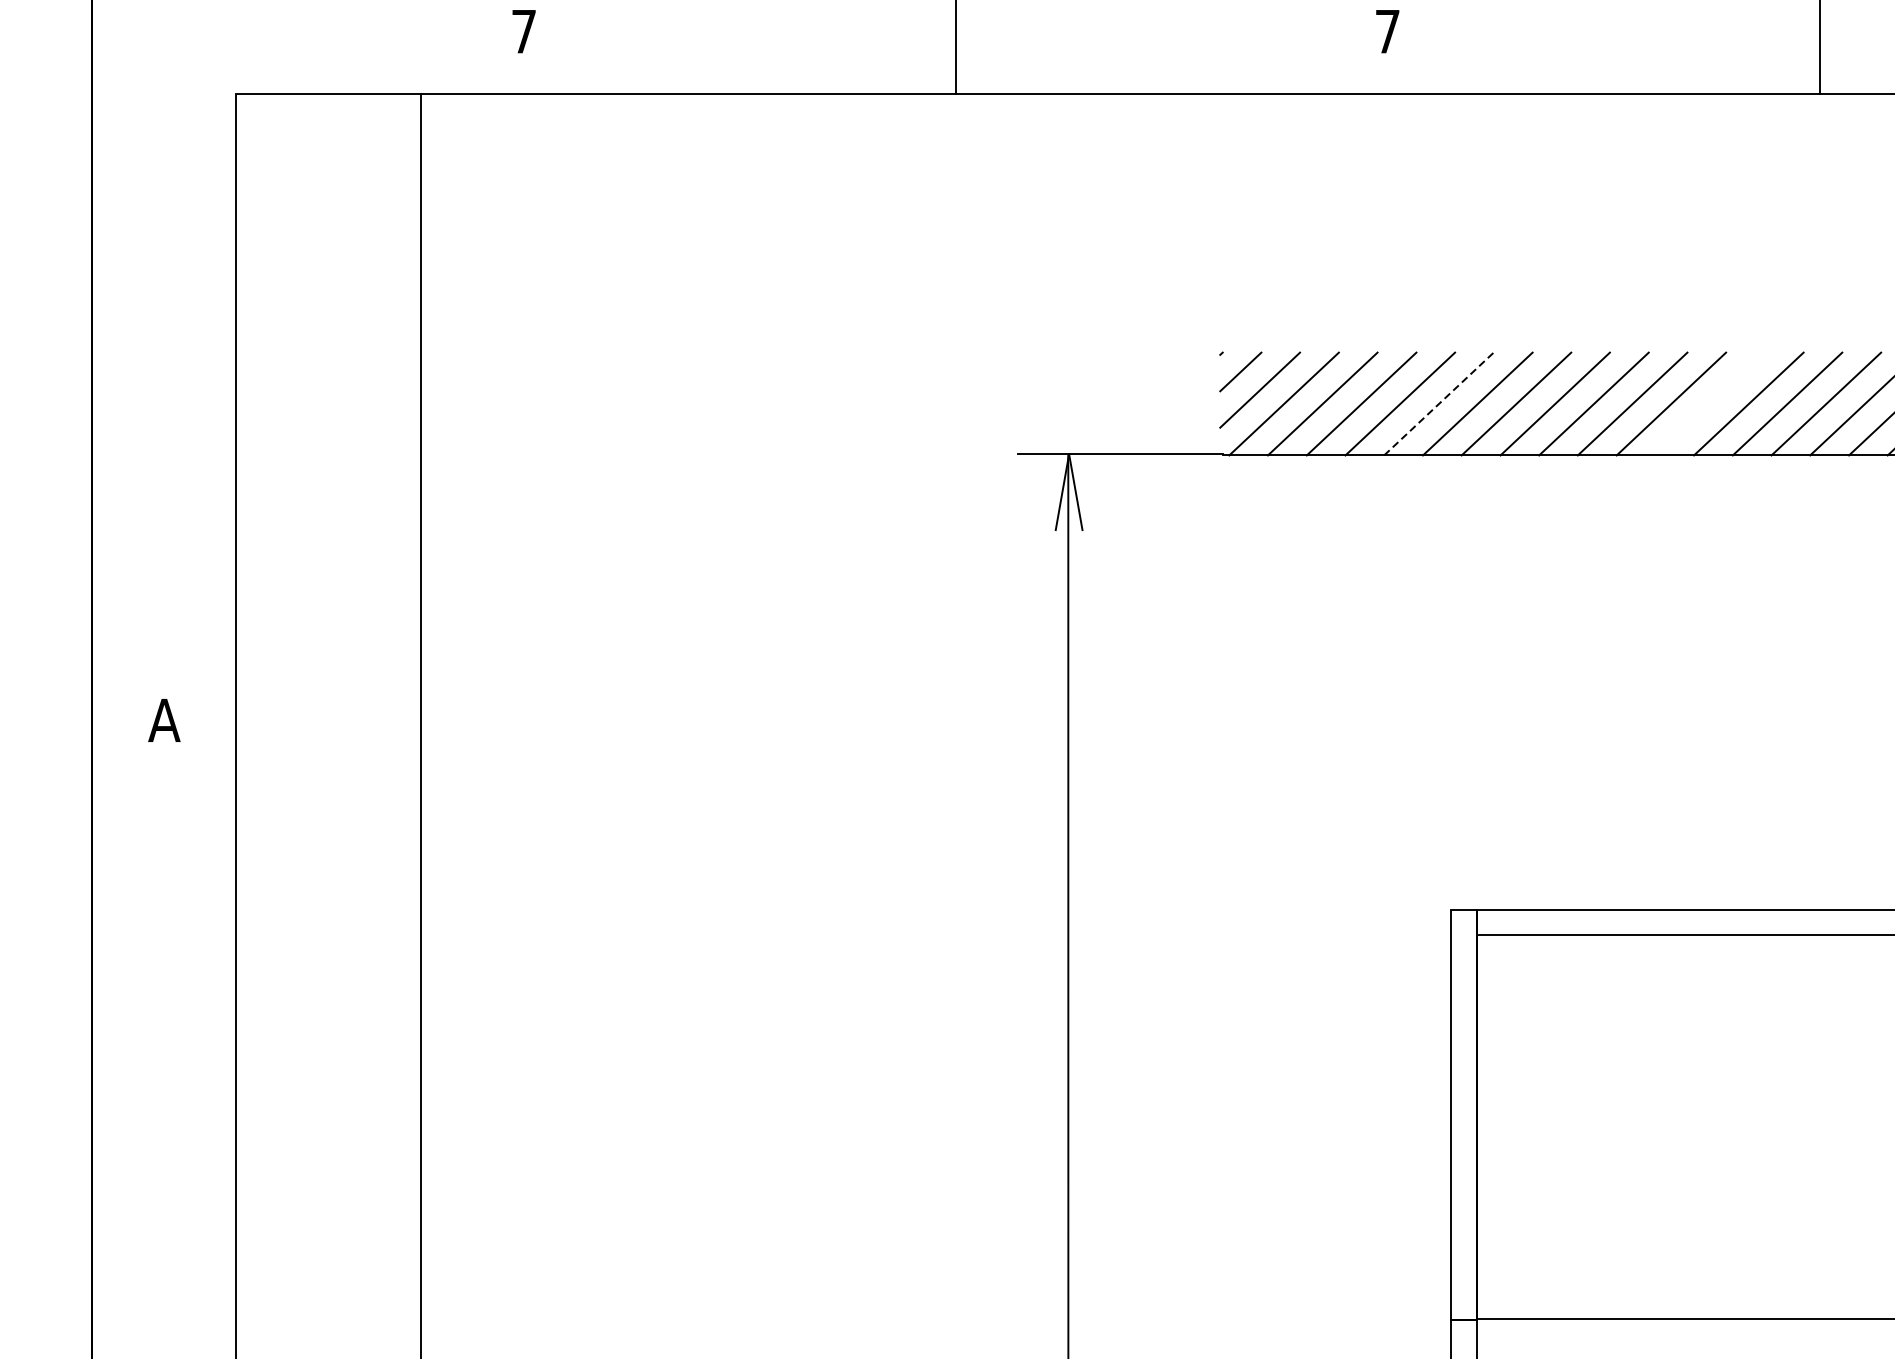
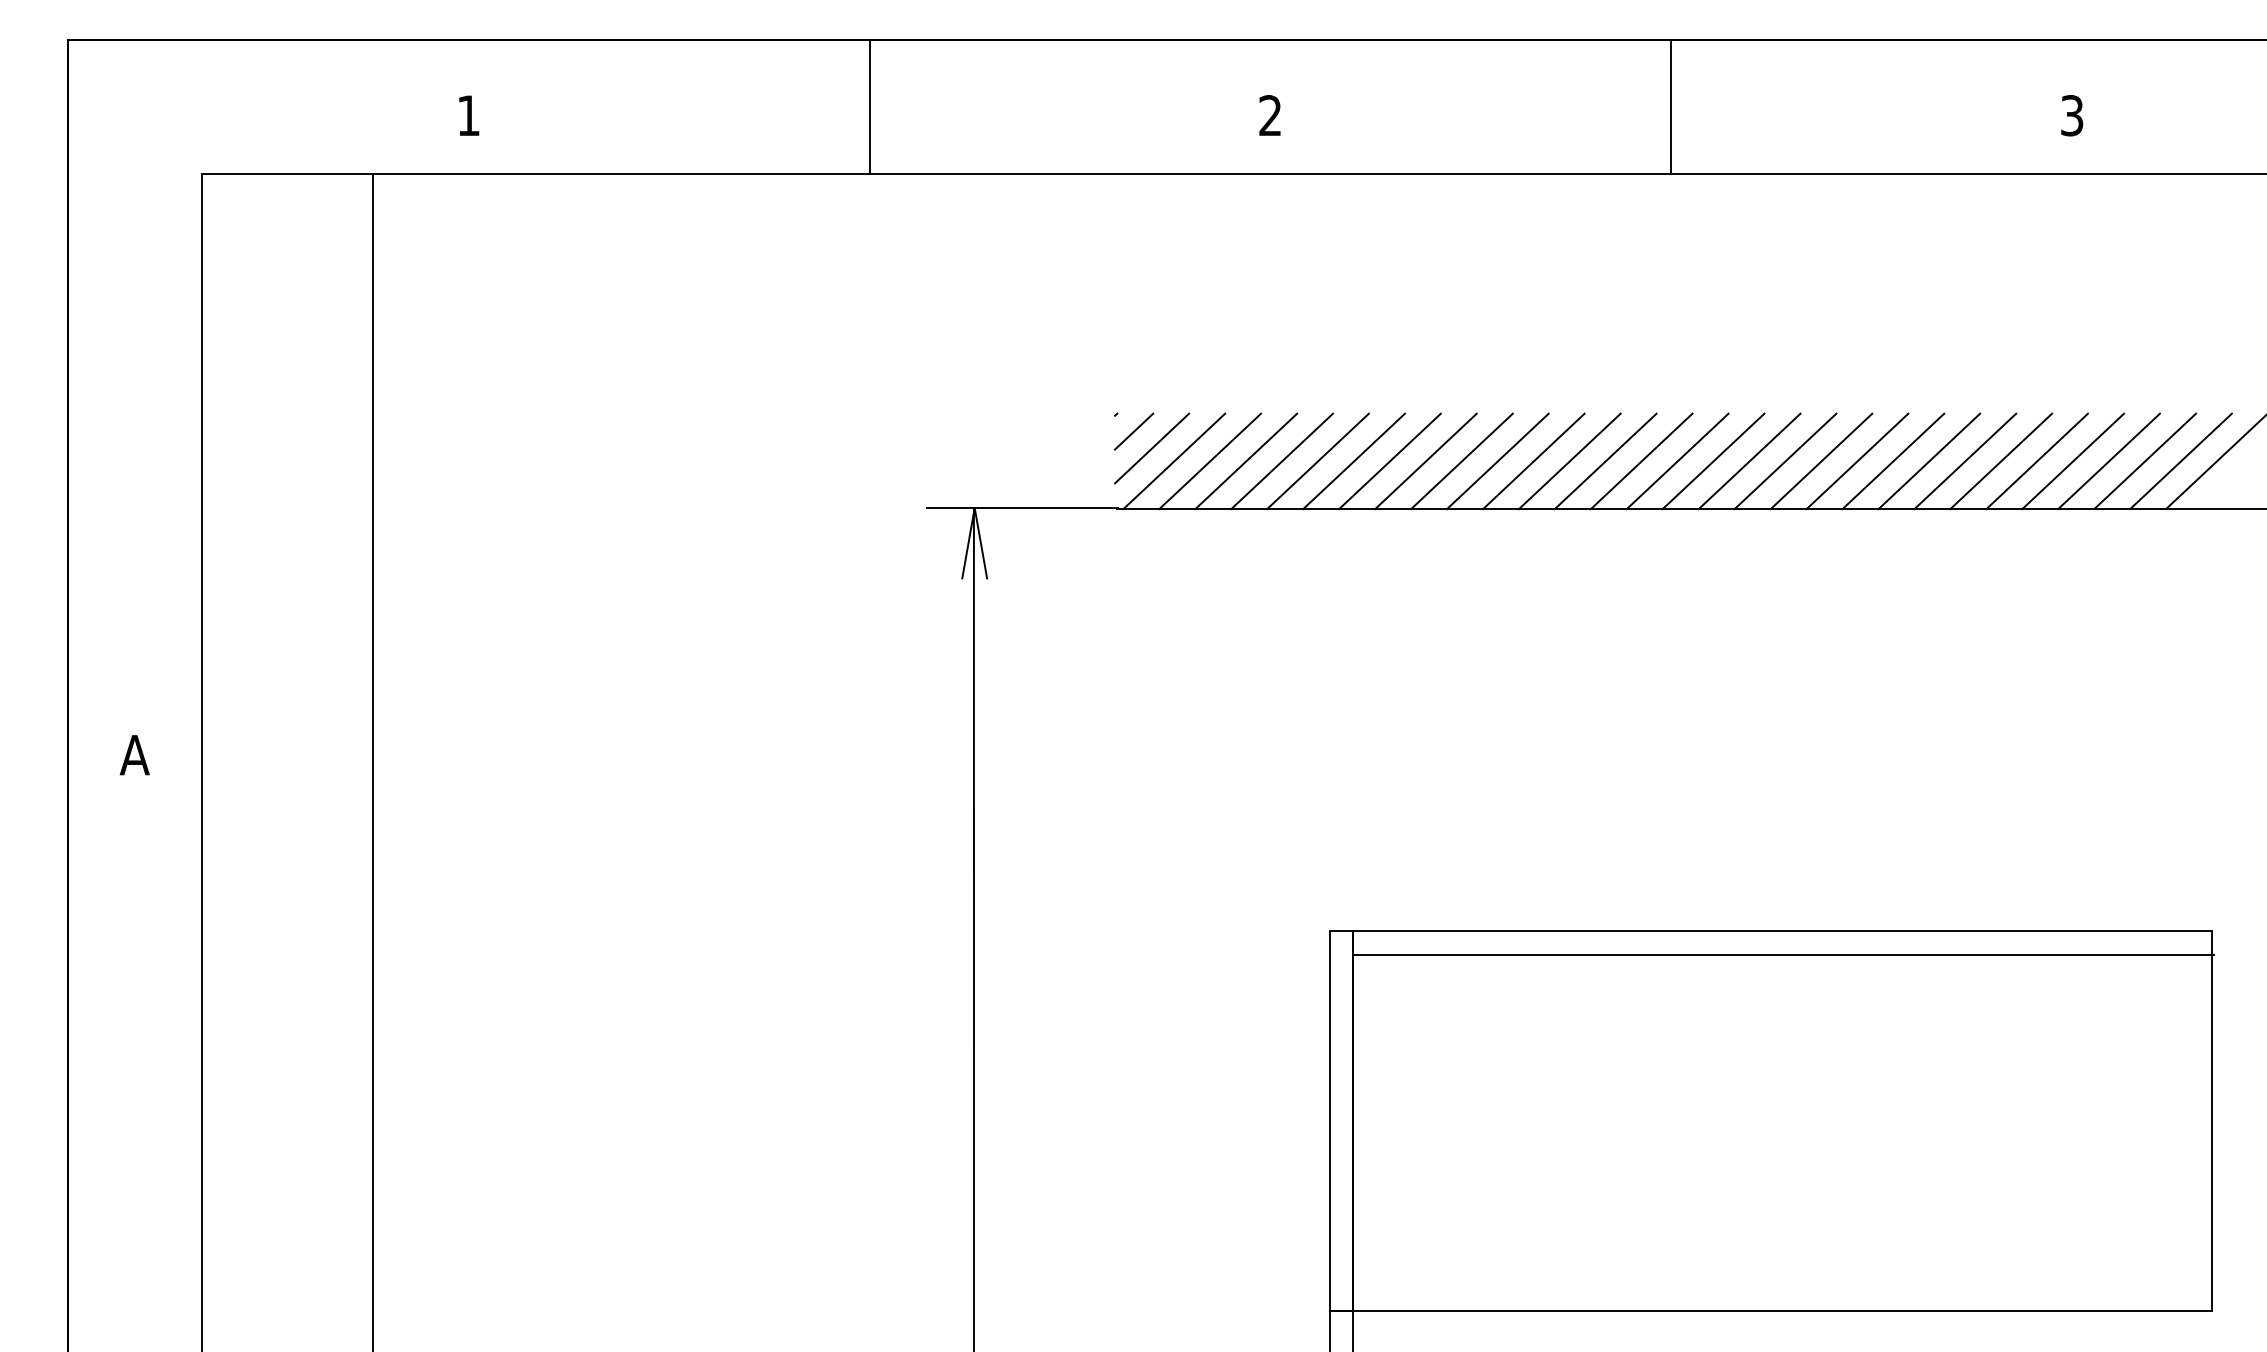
text: (523, 31) -> (468, 115), 7 -> 1
text: (1387, 31) -> (1270, 115), 7 -> 2
line: (1439, 404) -> (1318, 461), dashed -> solid
line: (1709, 404) -> (1569, 461), added

